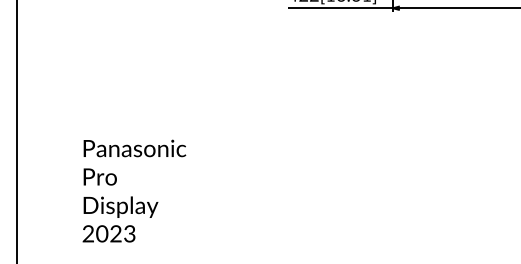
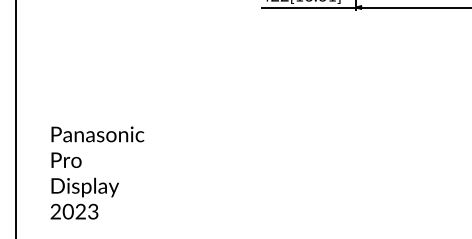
text: (134, 190) -> (97, 172), moved

